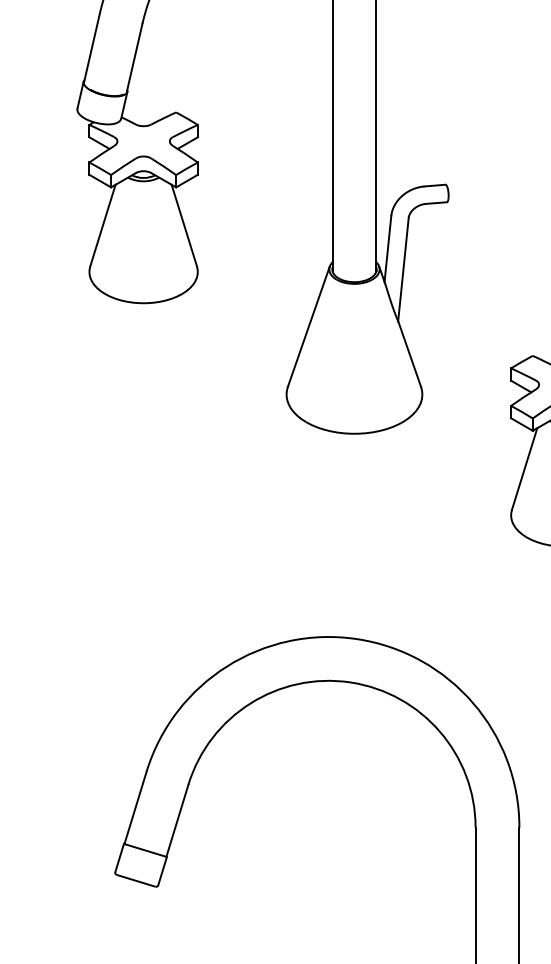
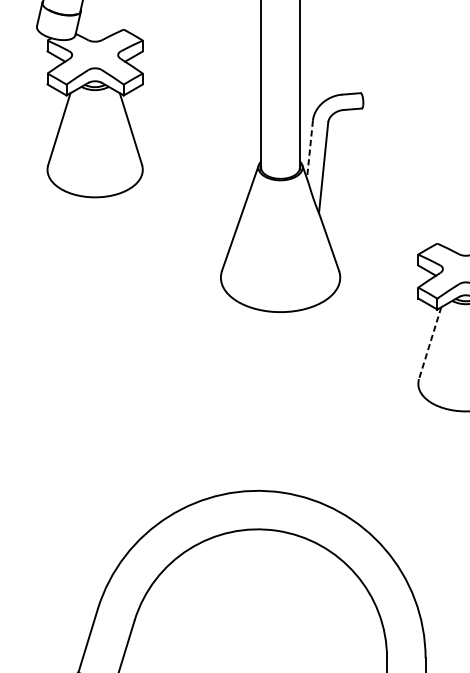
line: (387, 249) -> (309, 150), solid -> dashed
line: (524, 469) -> (430, 343), solid -> dashed

